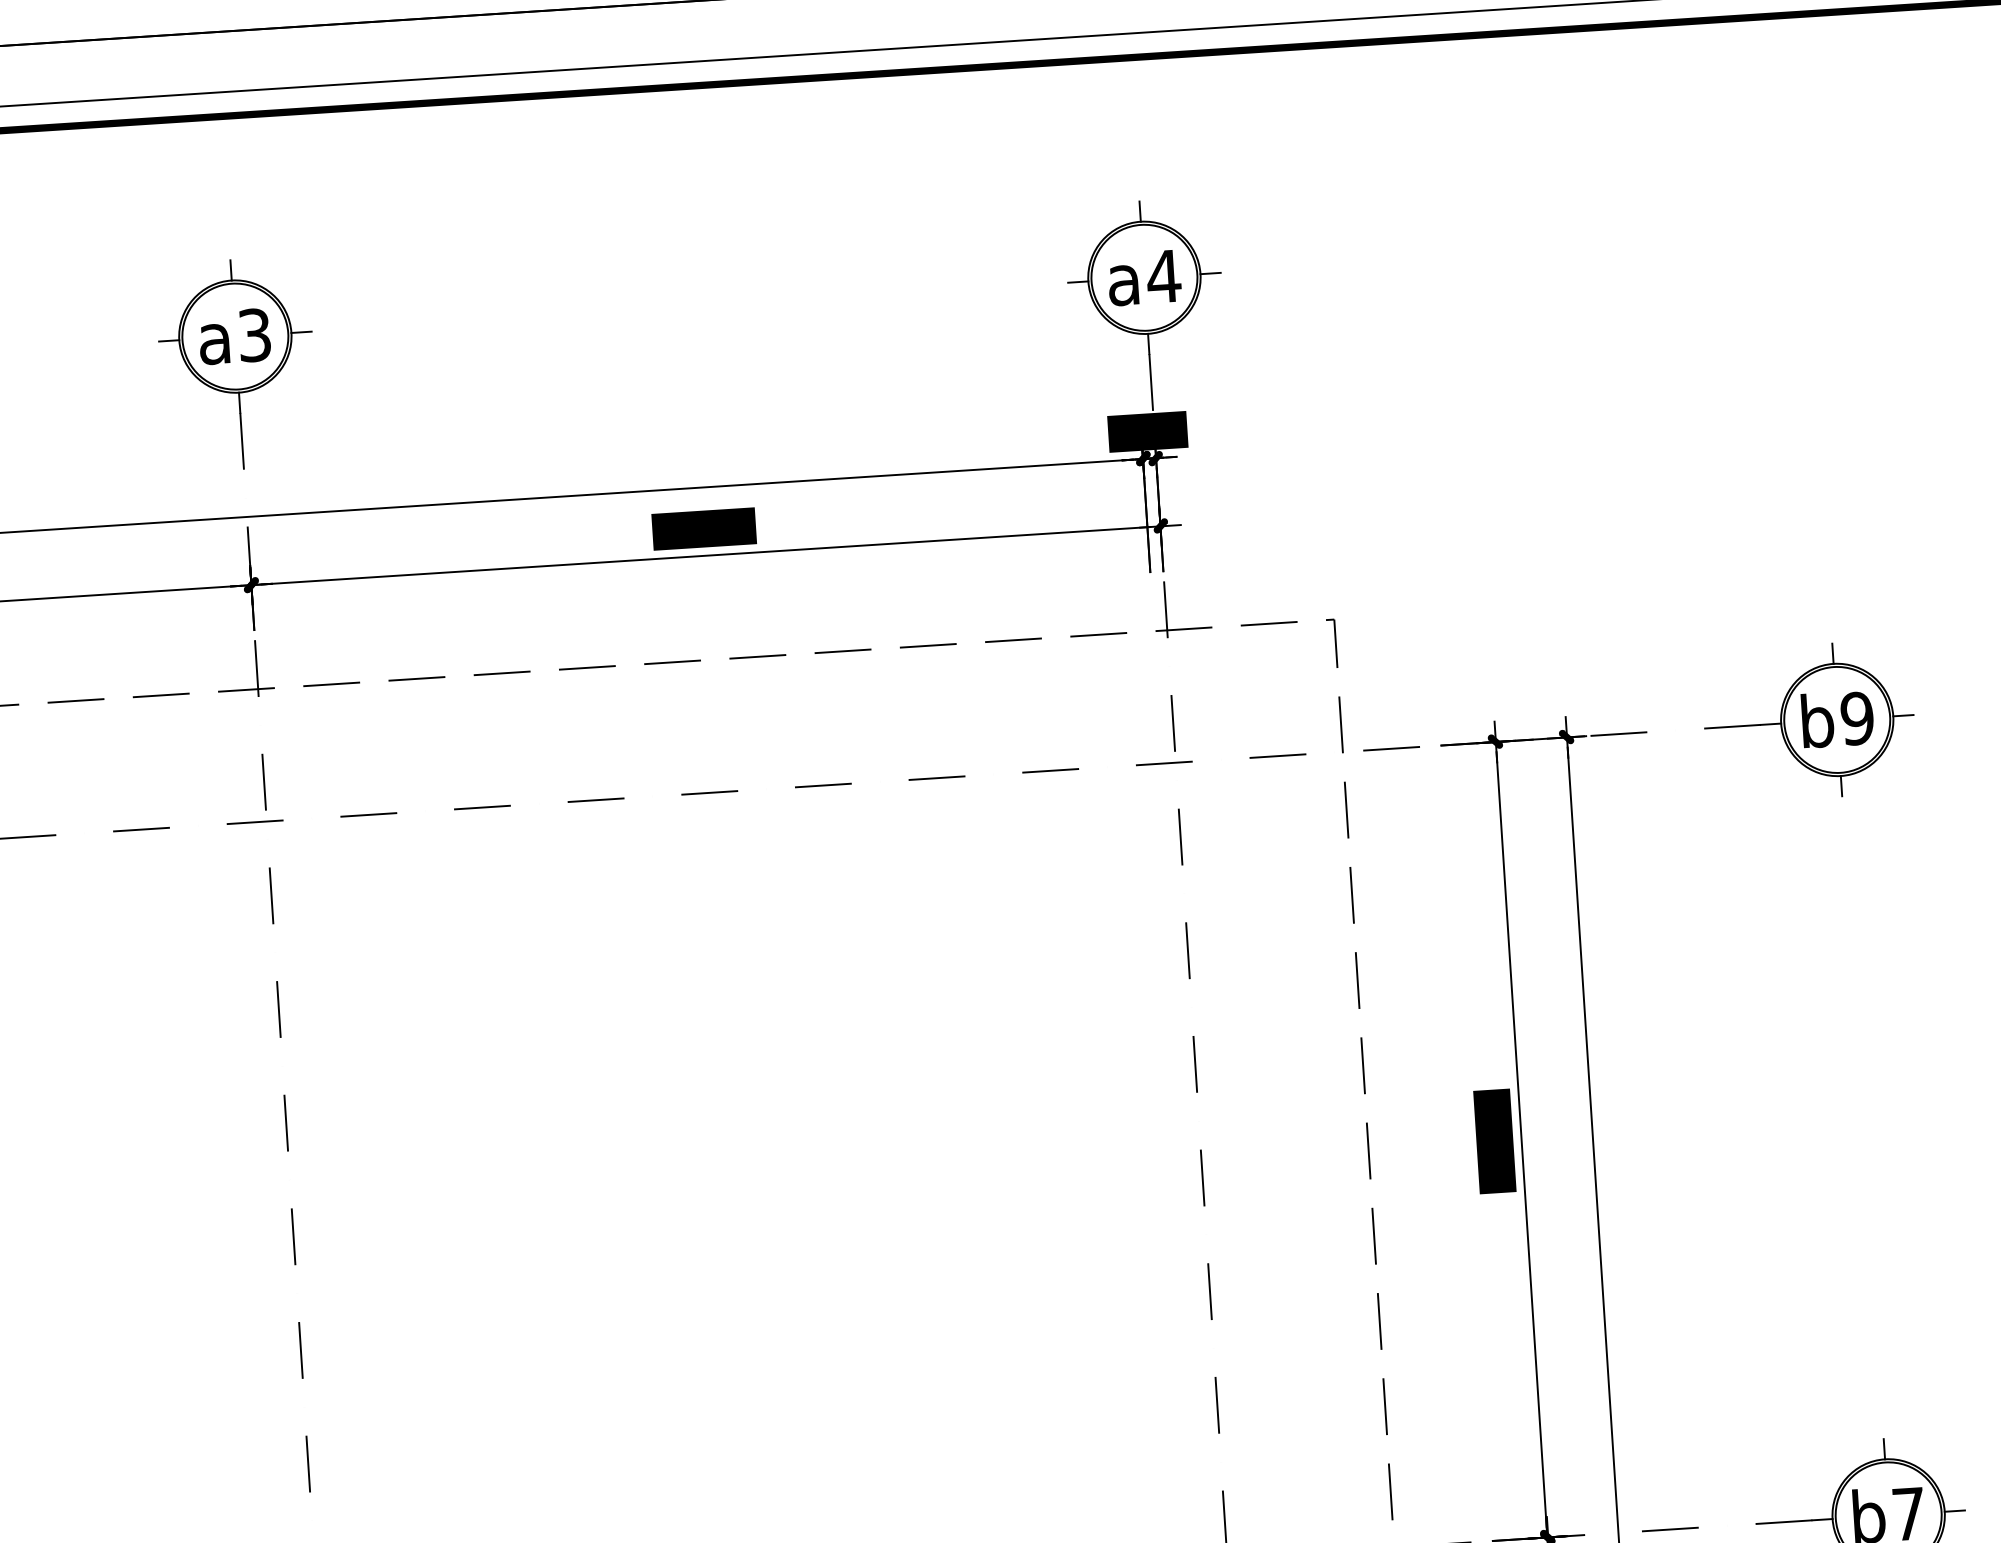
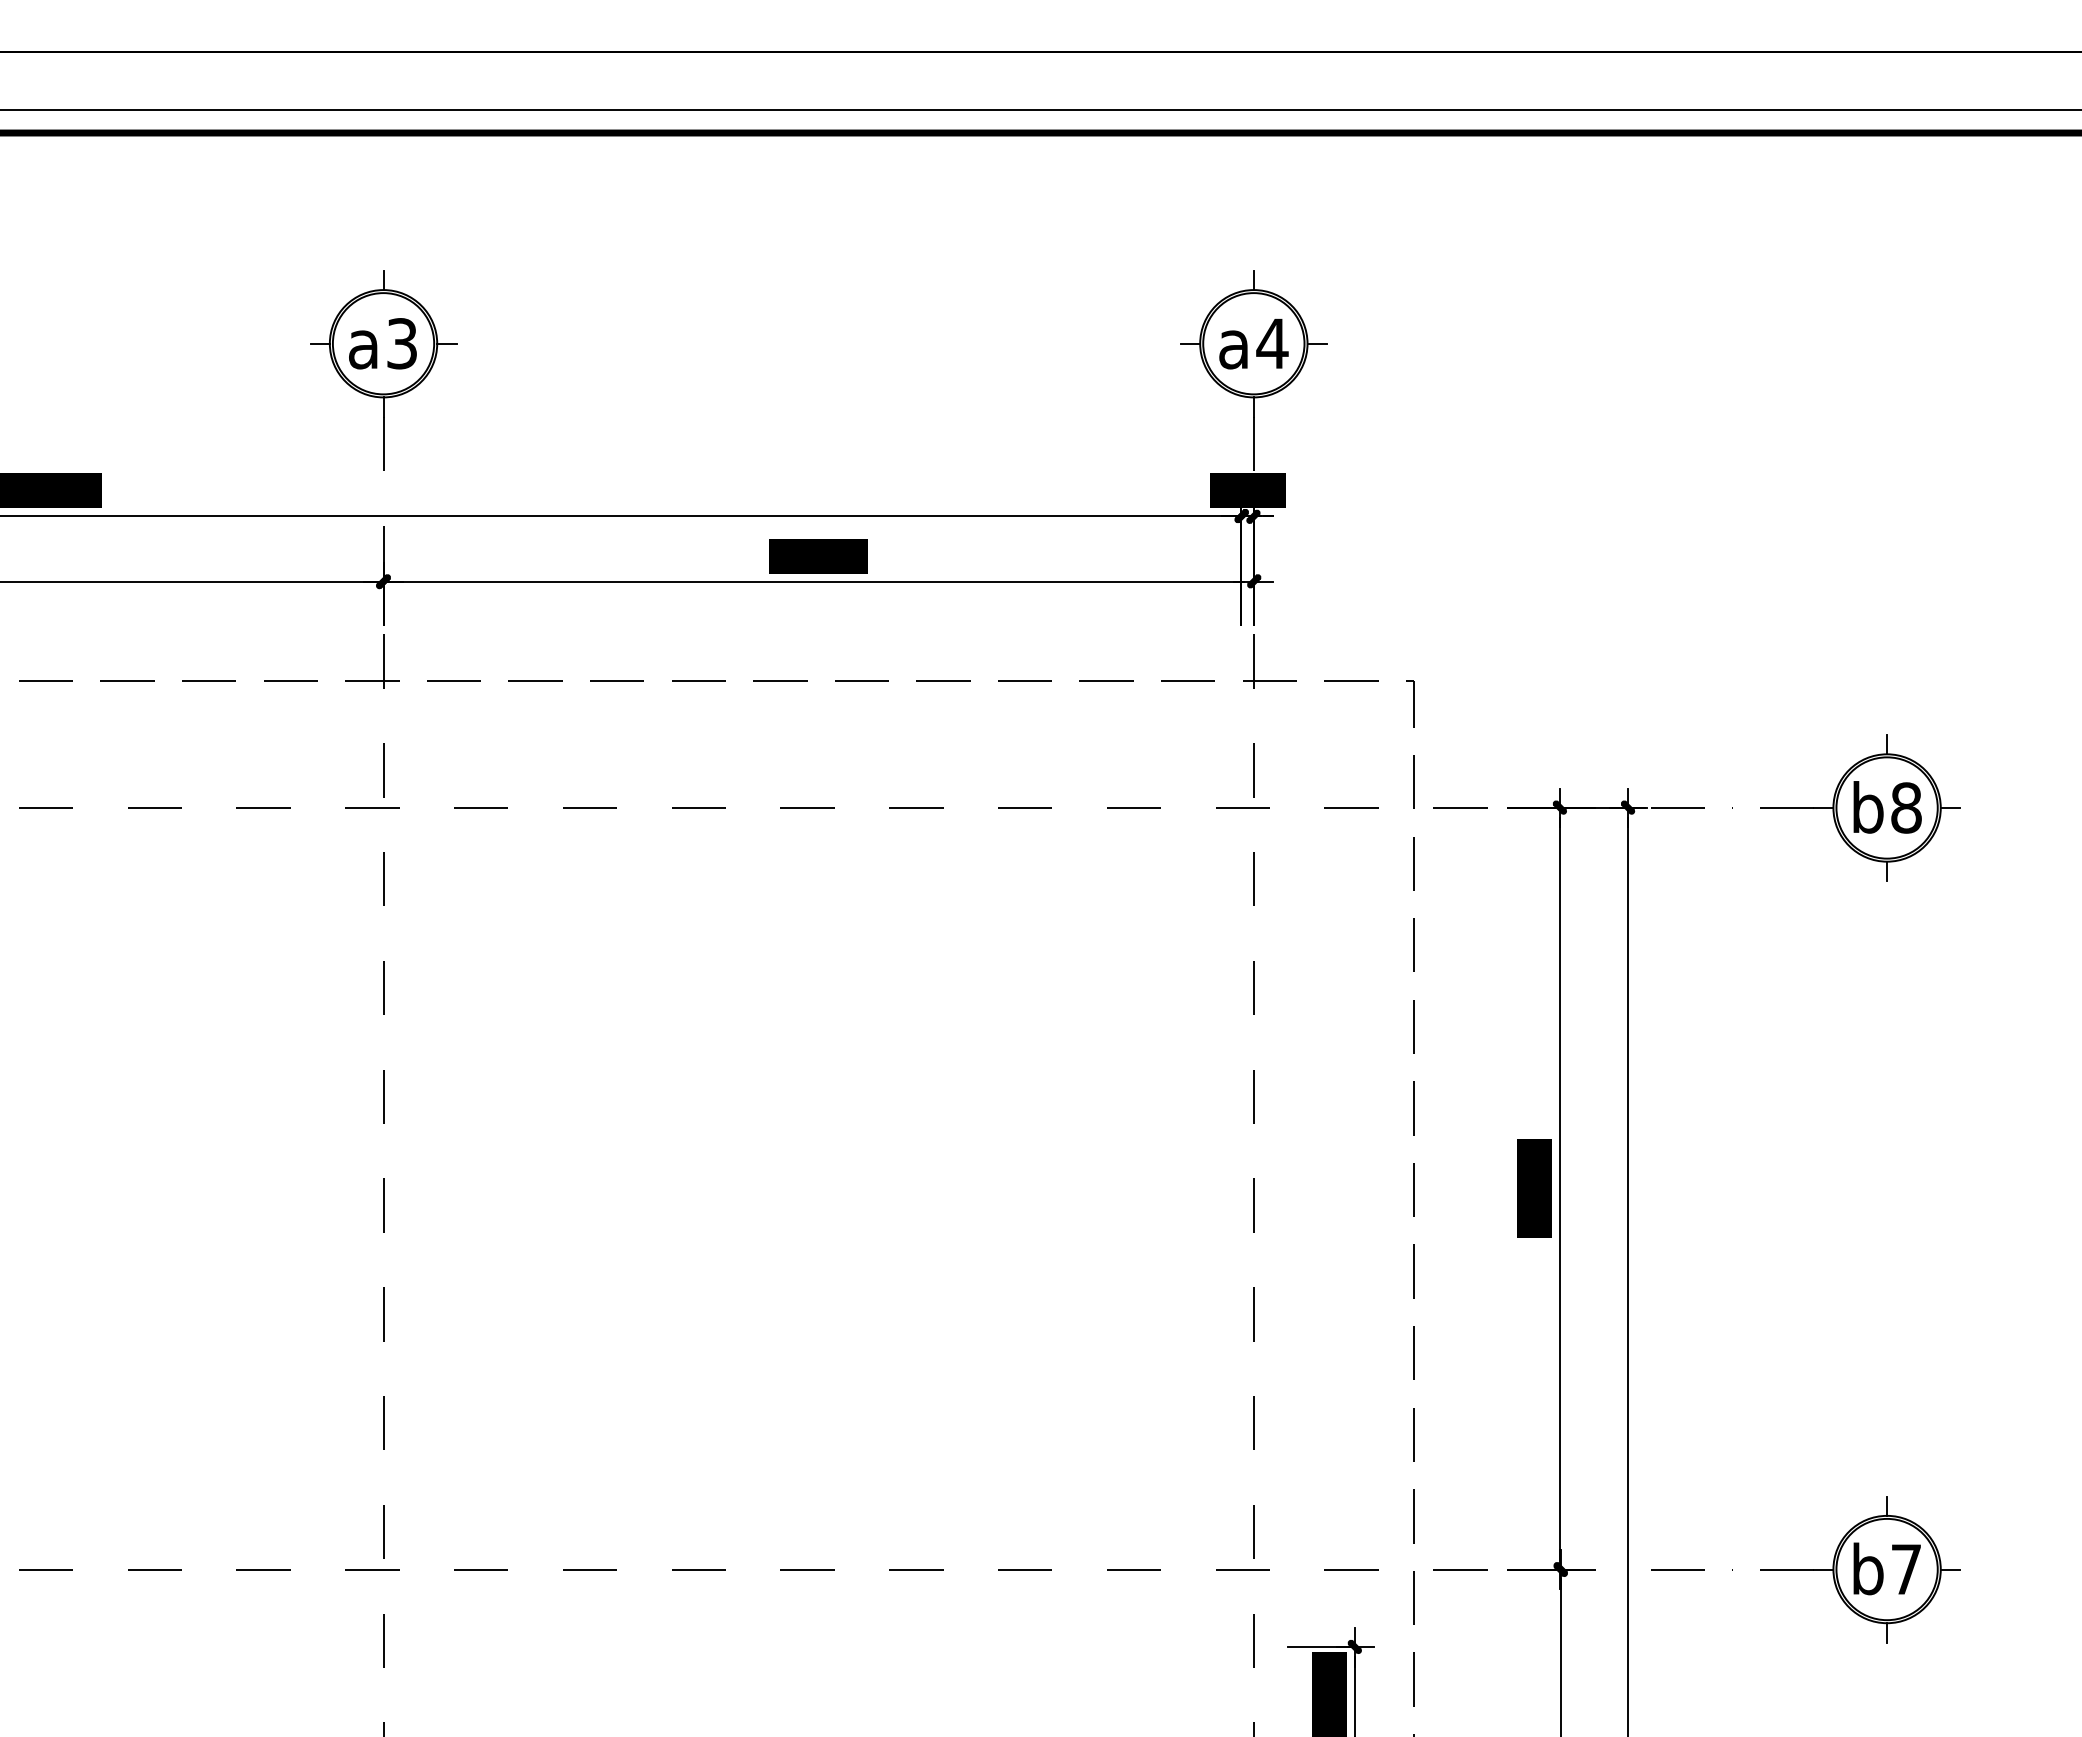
text: (1857, 718) -> (1906, 807), b9 -> b8

